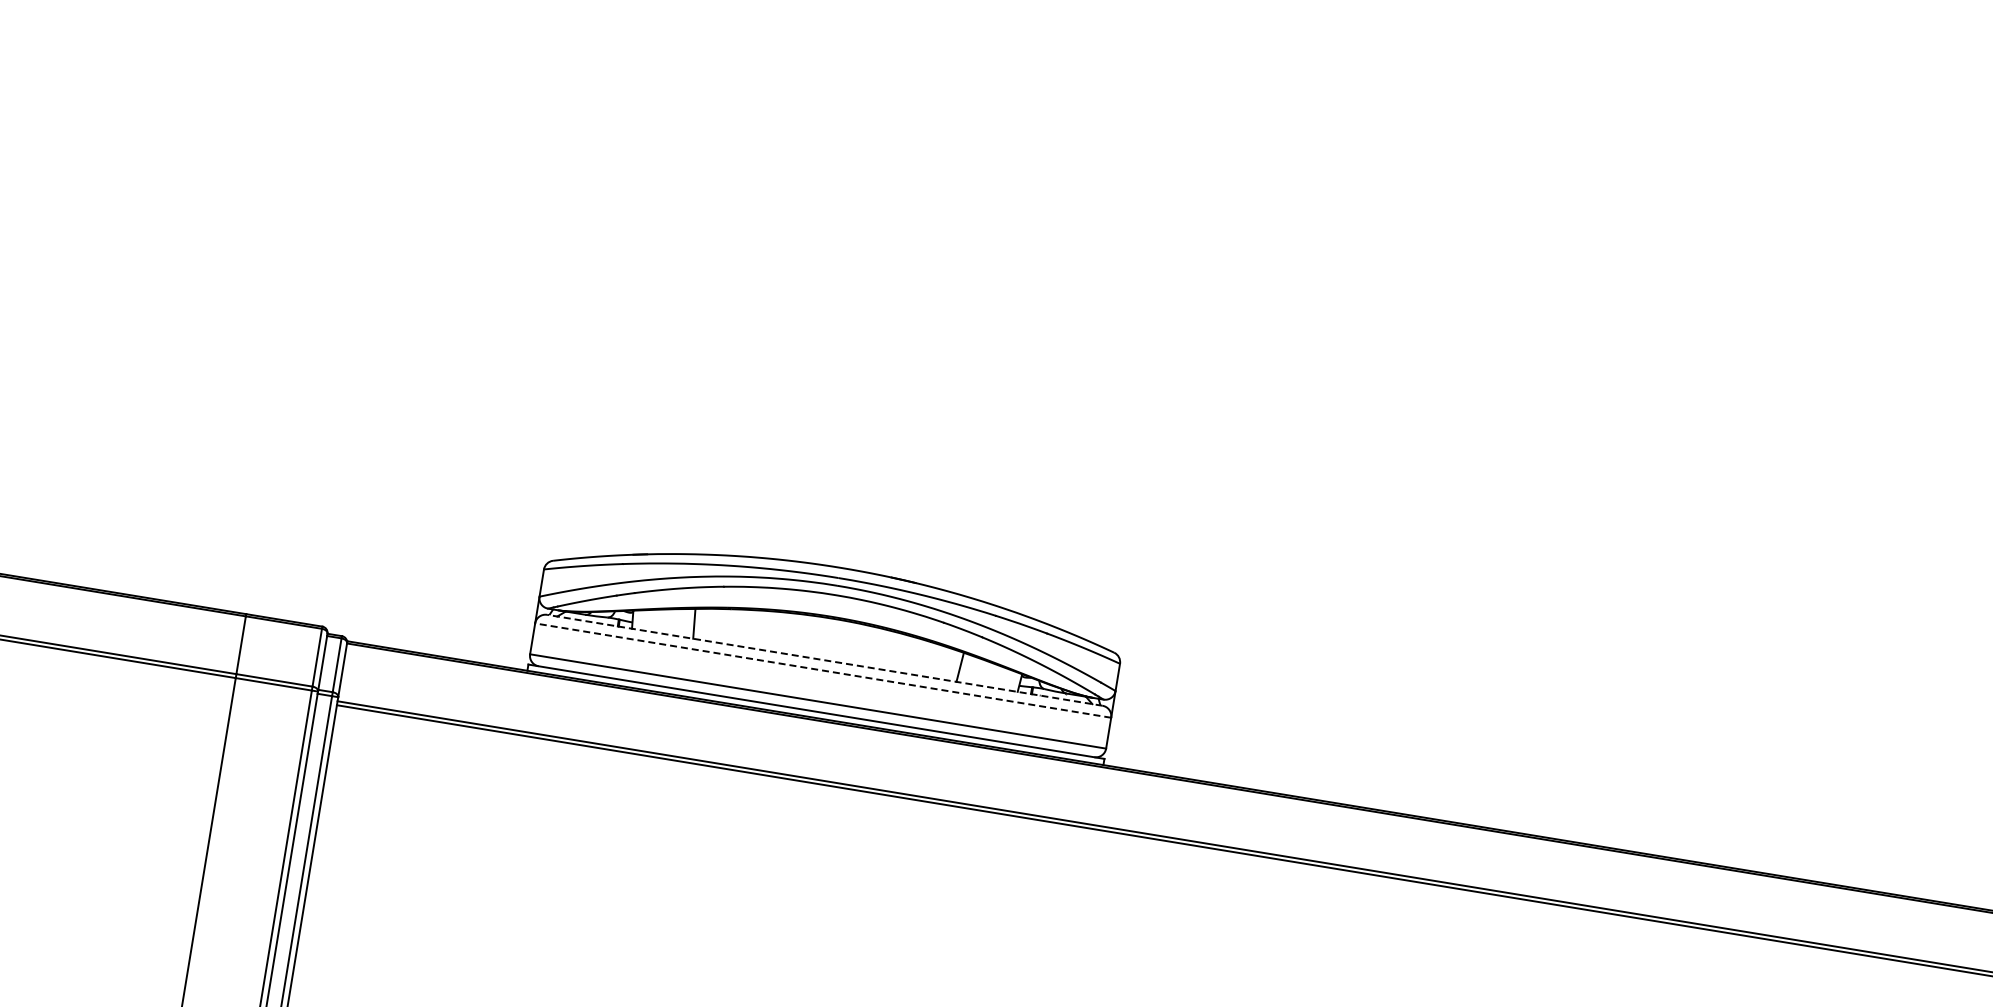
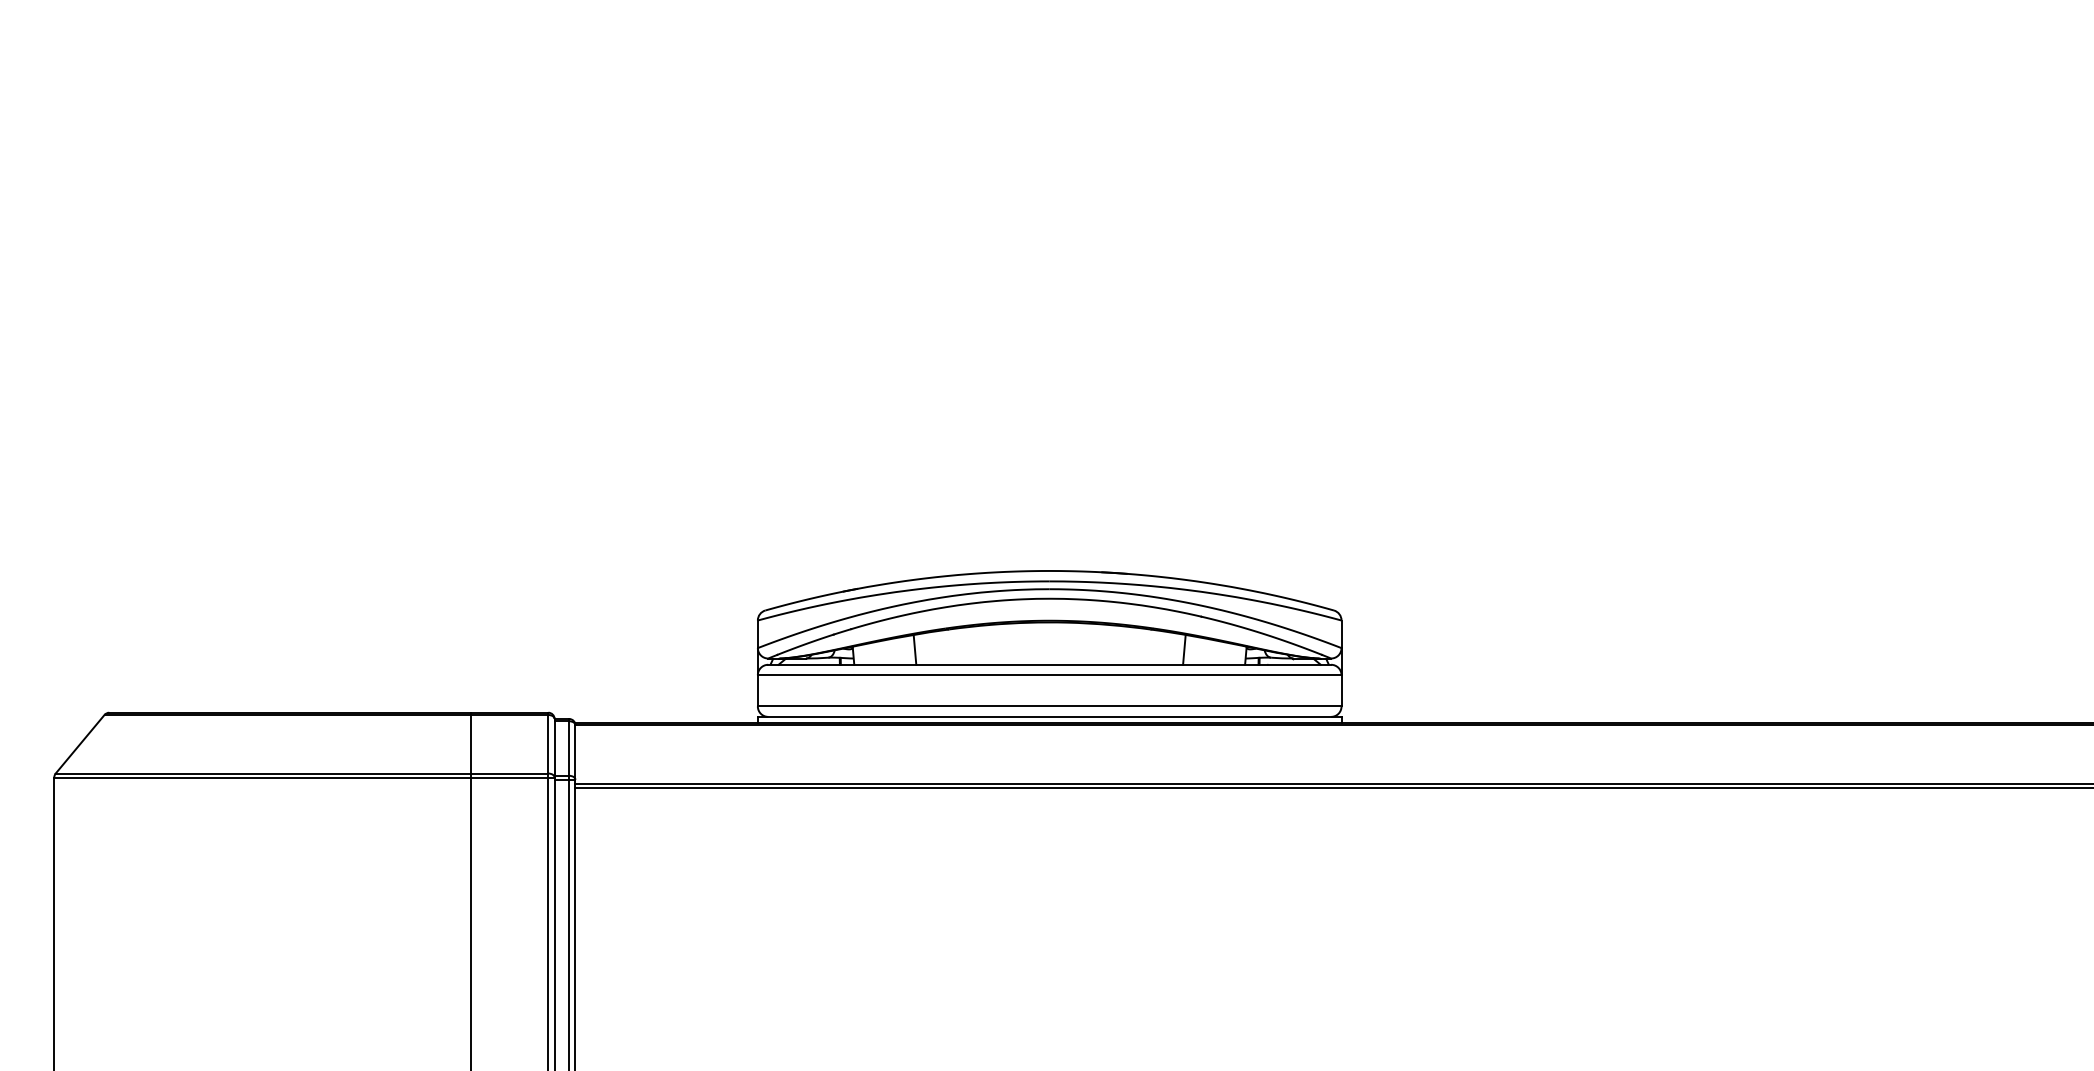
line: (824, 659) -> (1049, 664), dashed -> solid
line: (822, 670) -> (1049, 675), dashed -> solid

